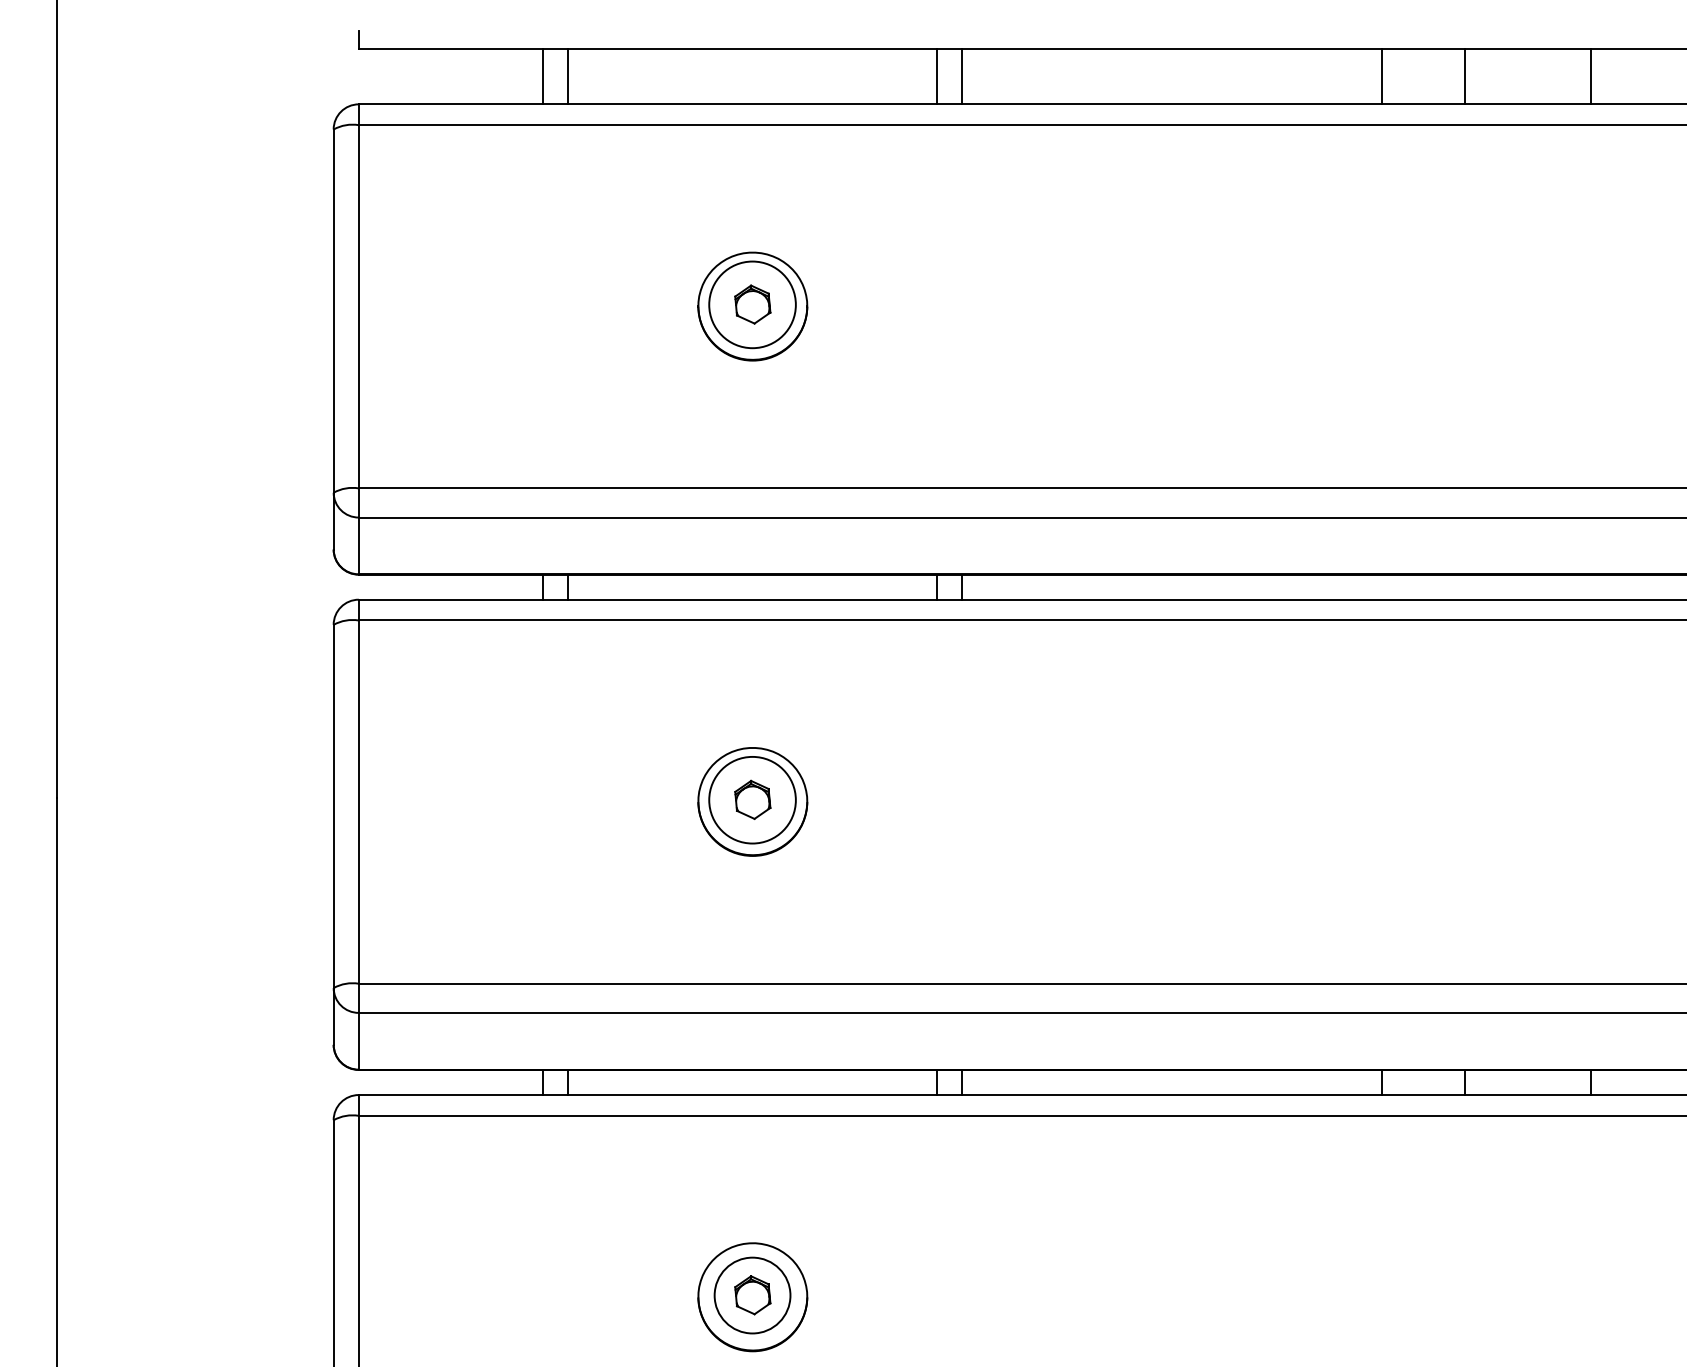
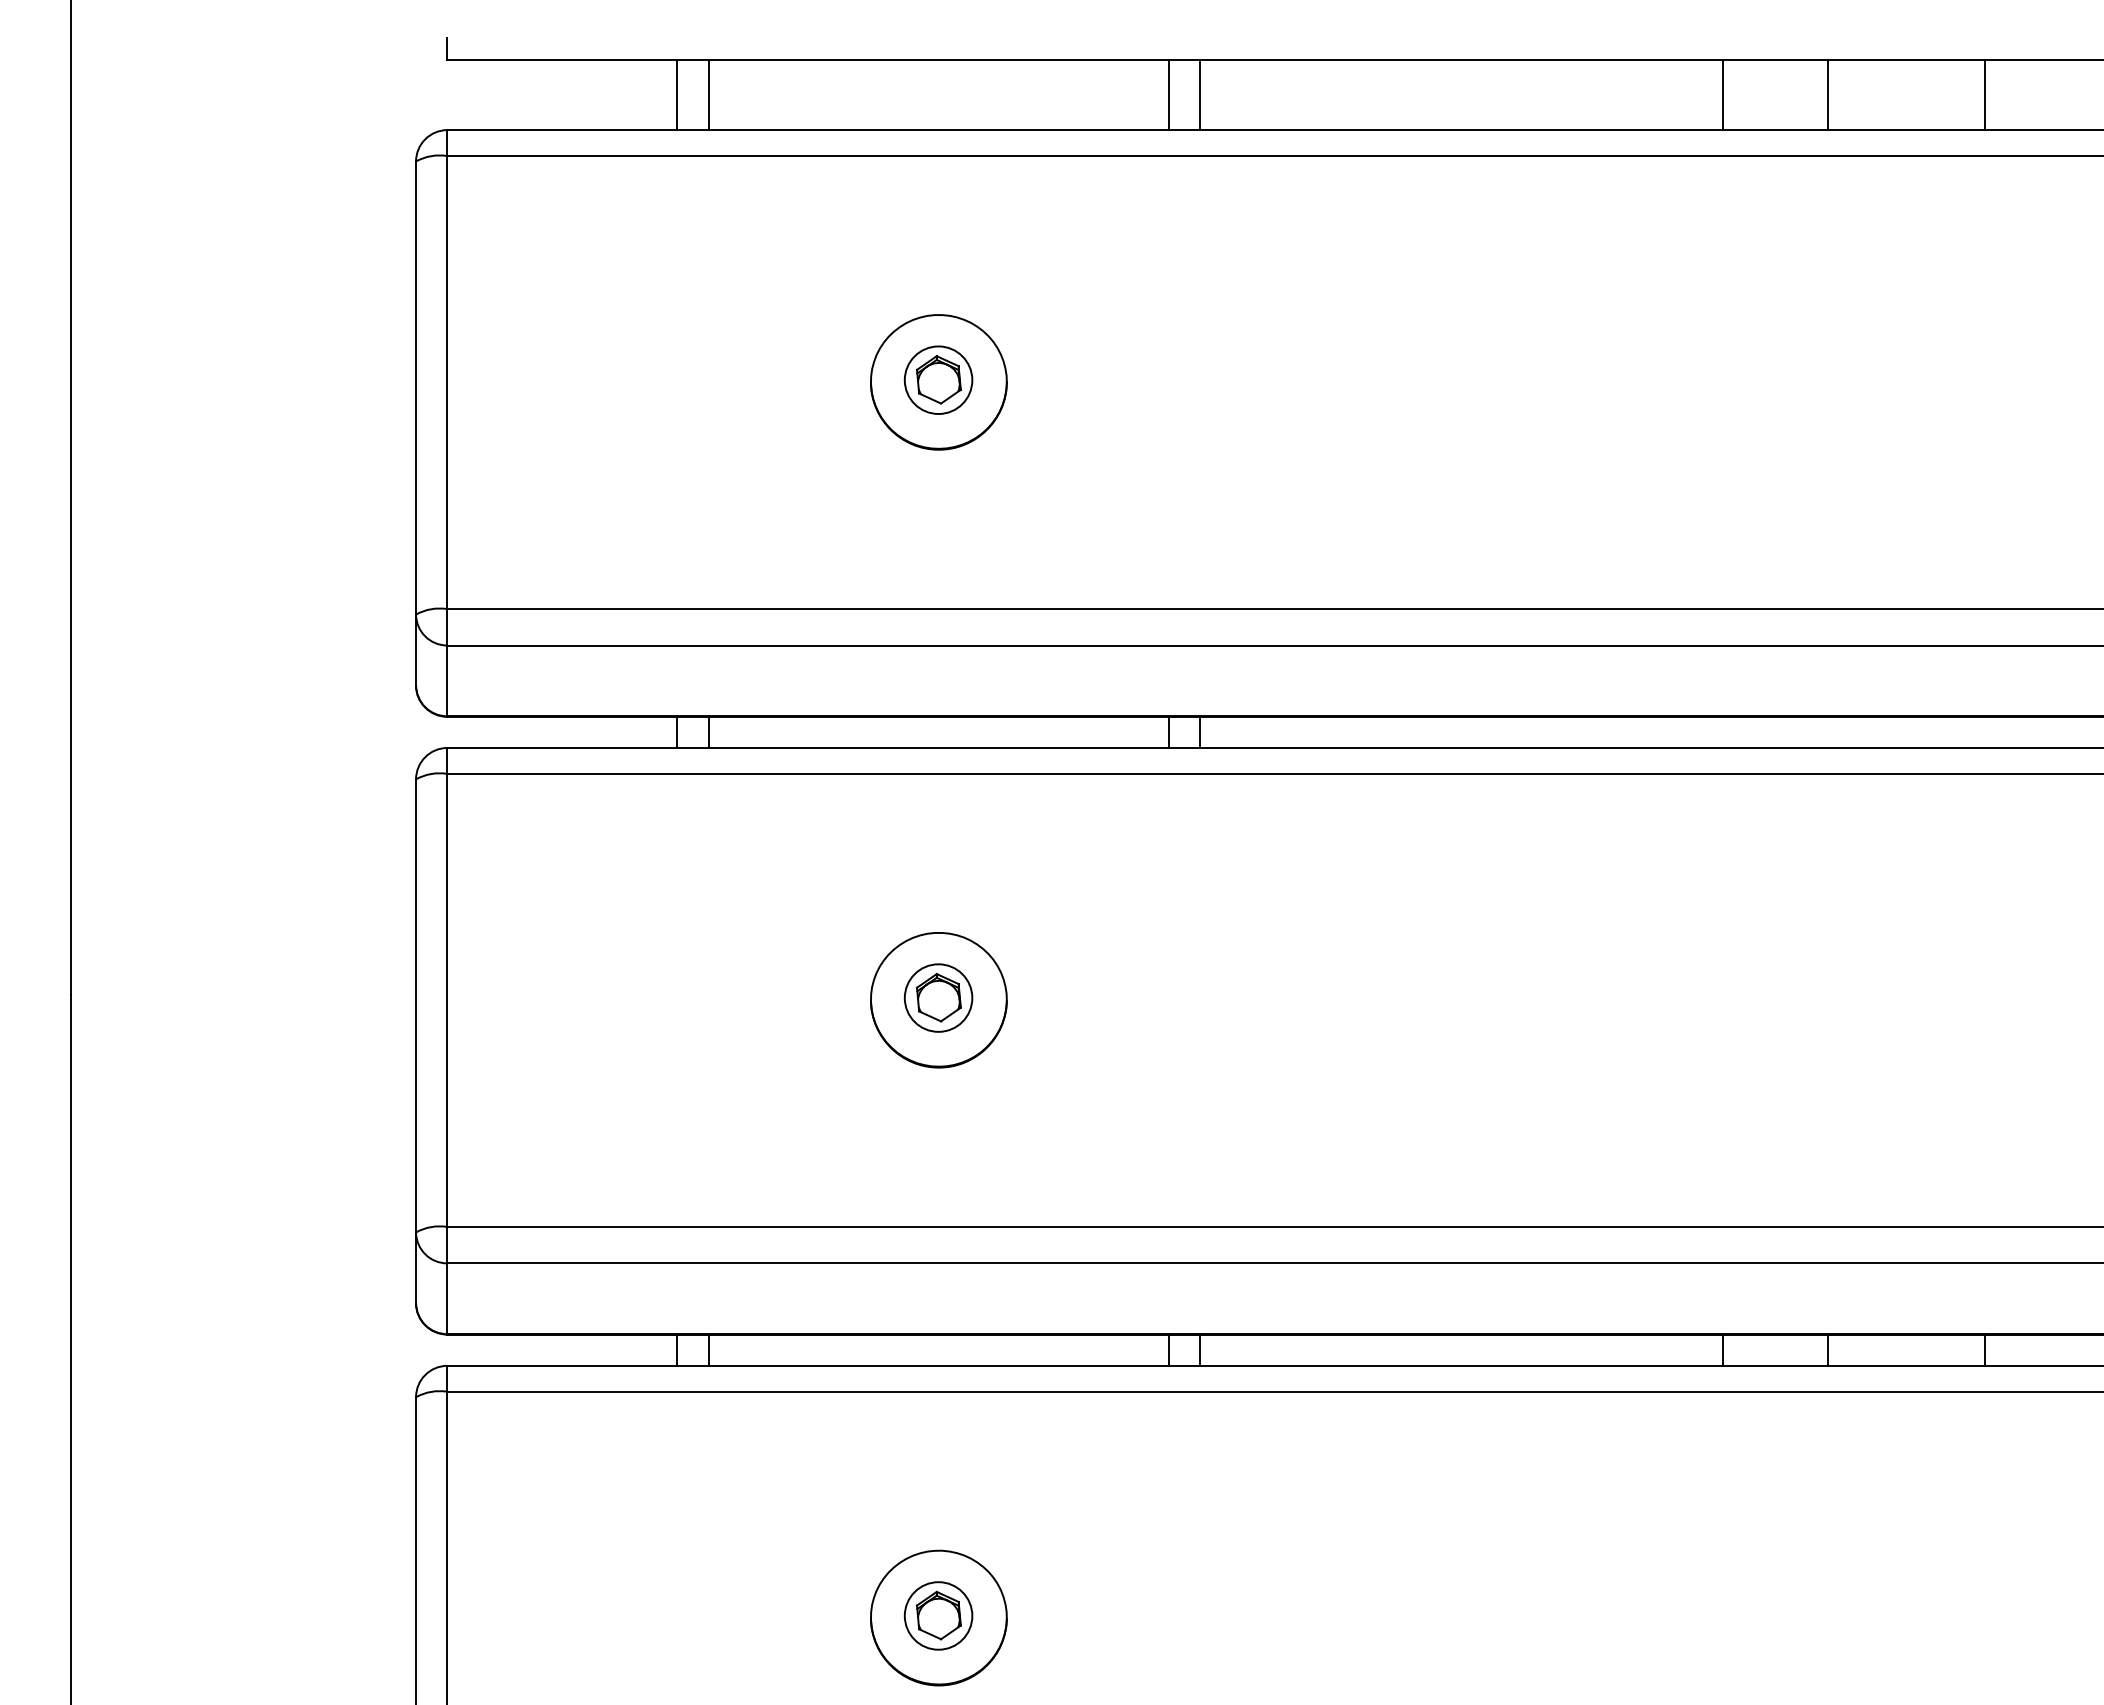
circle: (752, 305) -> (938, 380), size x0.62
circle: (752, 799) -> (938, 997), size x0.62
circle: (752, 1295) -> (938, 1615), size x0.71

